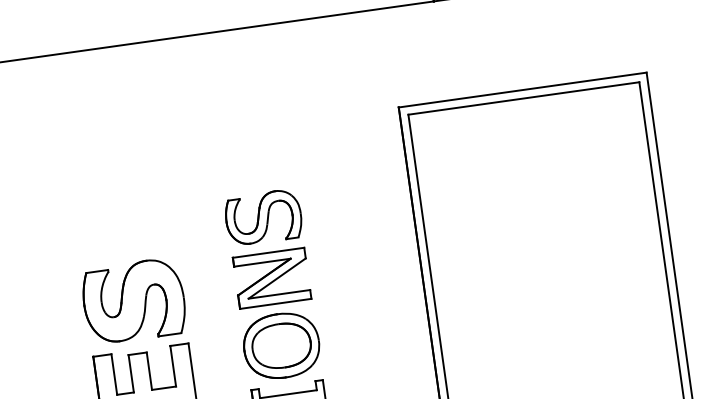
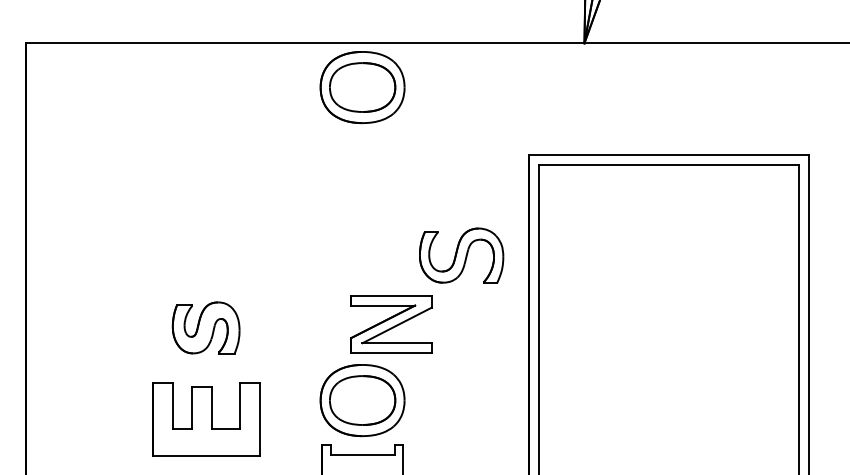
part: (242, 68) -> (362, 87), added
part: (263, 217) -> (461, 255), moved
part: (272, 278) -> (391, 324), moved
part: (133, 300) -> (205, 327), size x0.6

